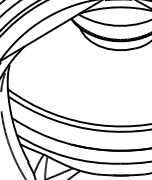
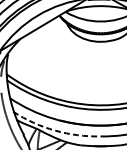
arc: (66, 156) -> (55, 130), solid -> dashed

